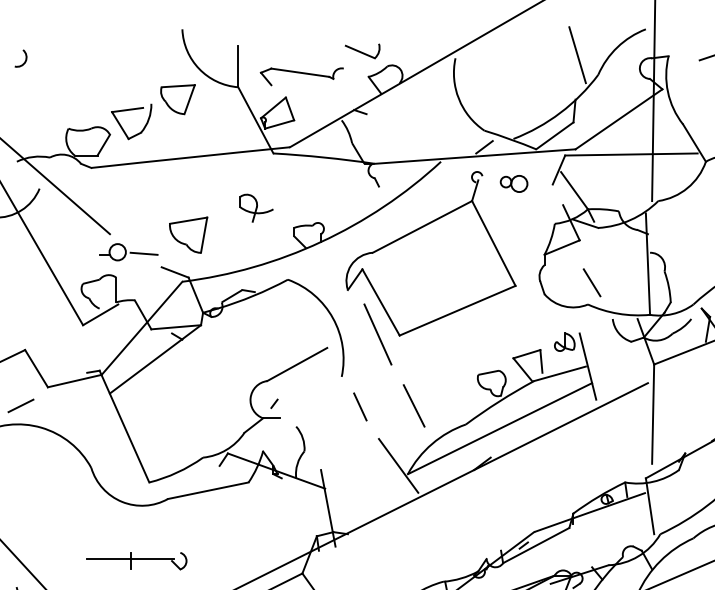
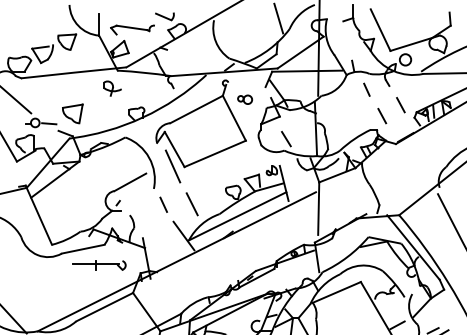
part: (512, 183) -> (244, 99), moved
part: (256, 207) -> (112, 88), moved
part: (137, 561) -> (99, 265), moved

